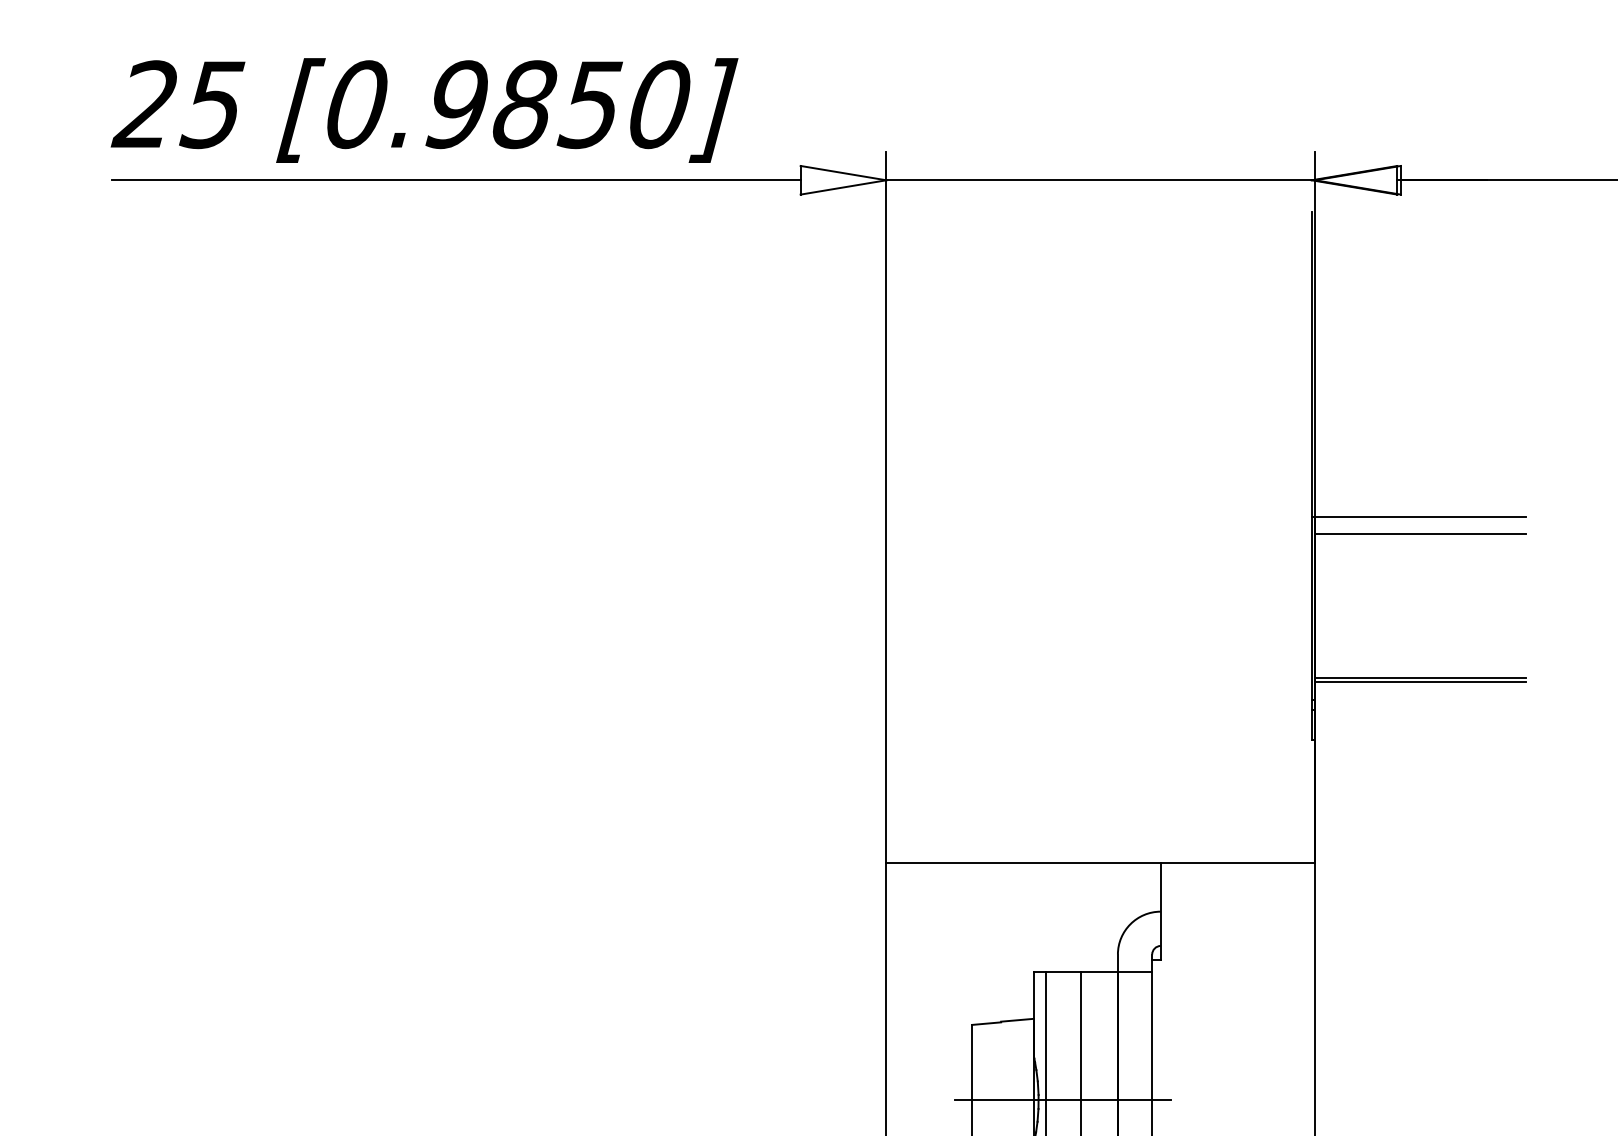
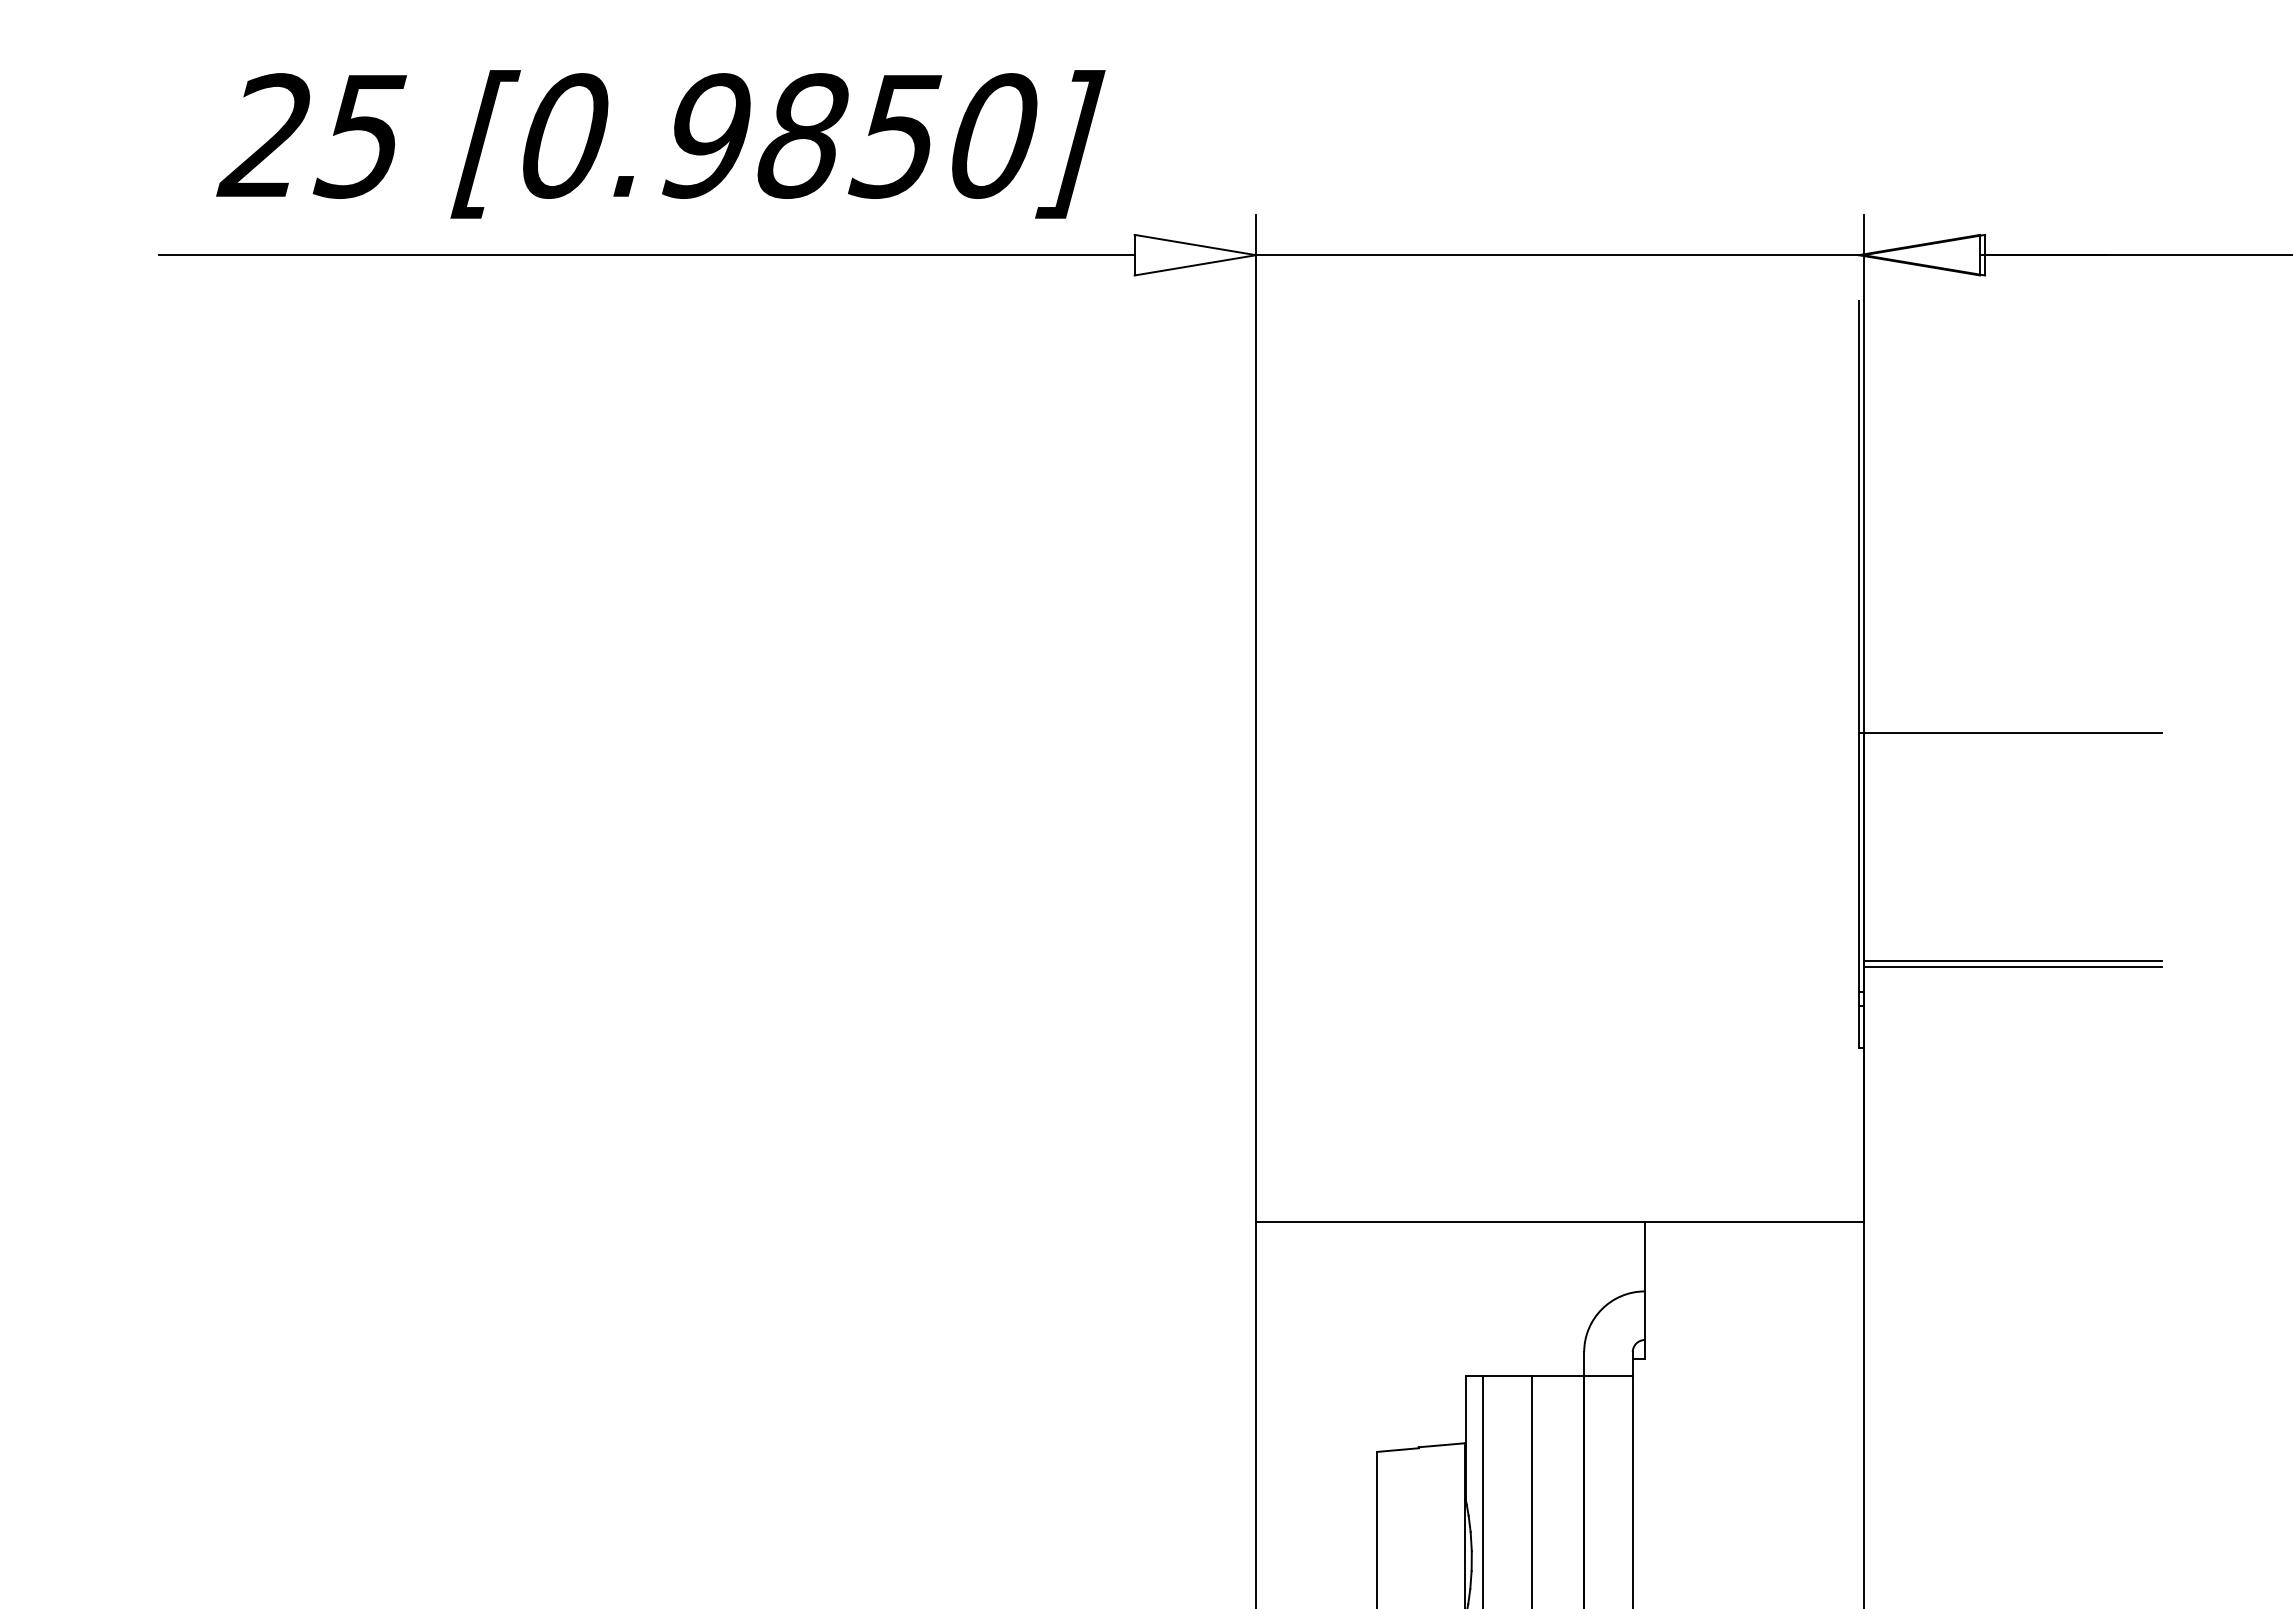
text: (424, 110) -> (660, 144), moved
line: (1420, 534) -> (2012, 756), removed
line: (1063, 1100) -> (1506, 1558), removed

